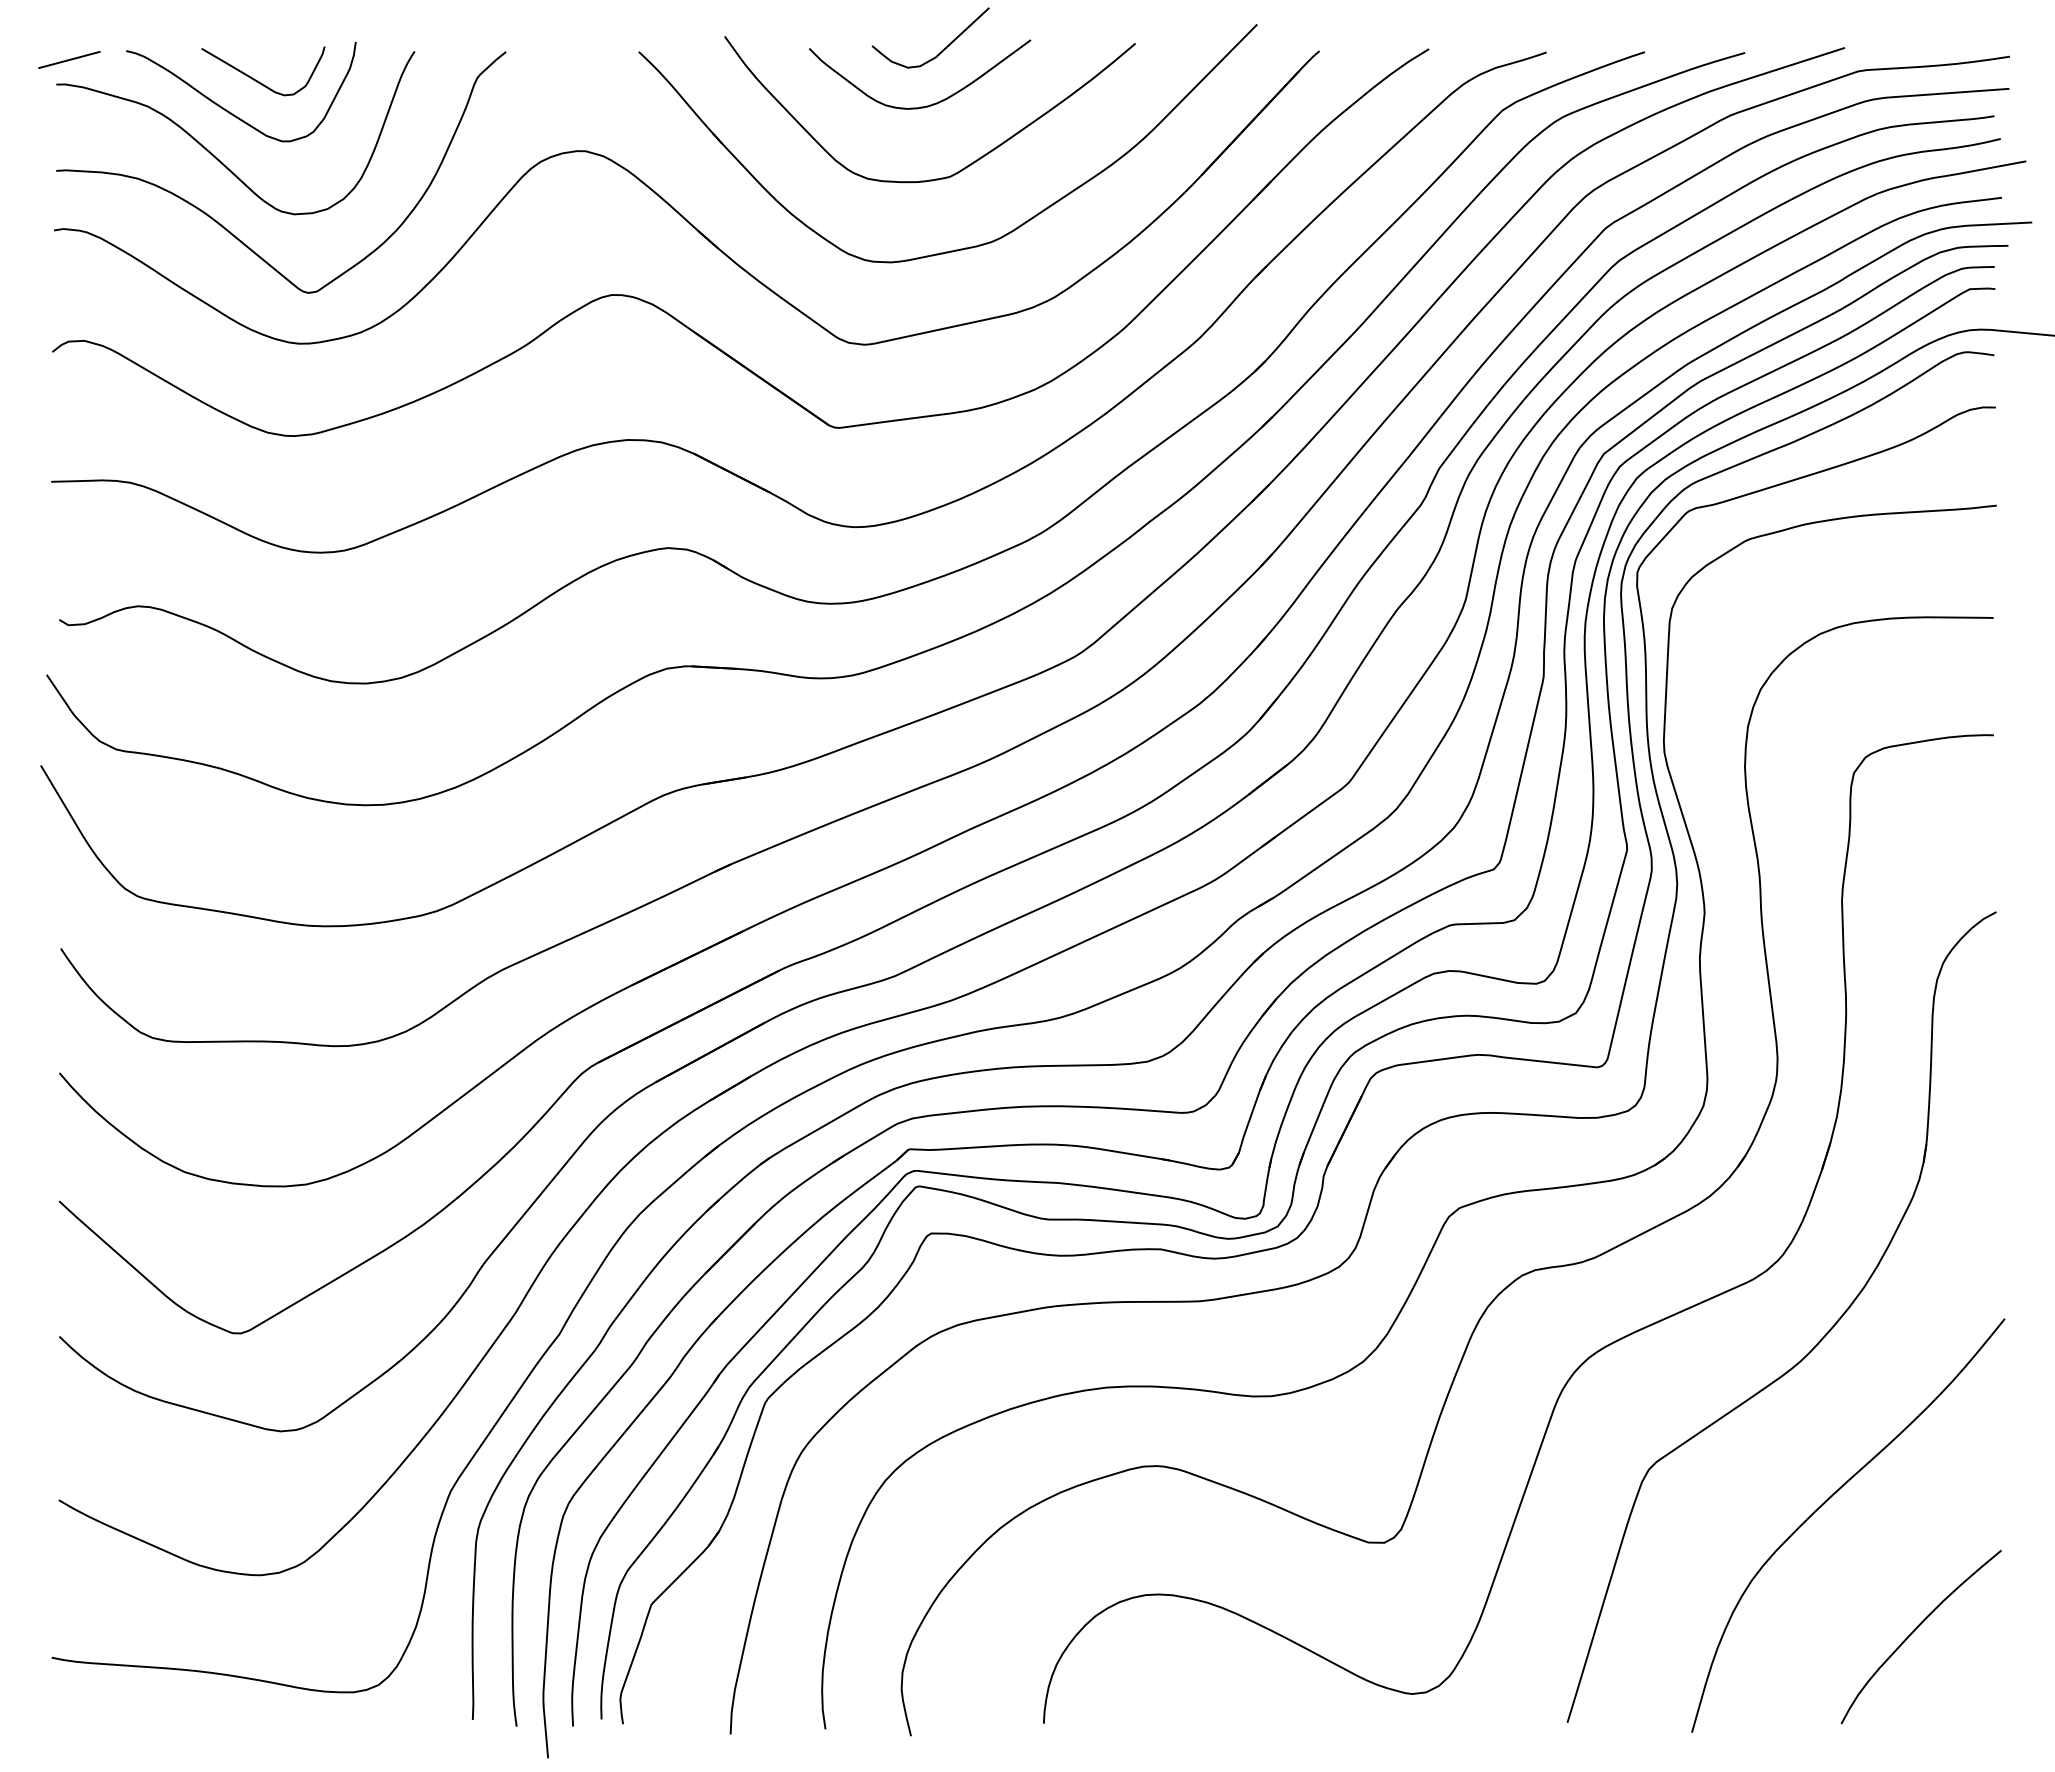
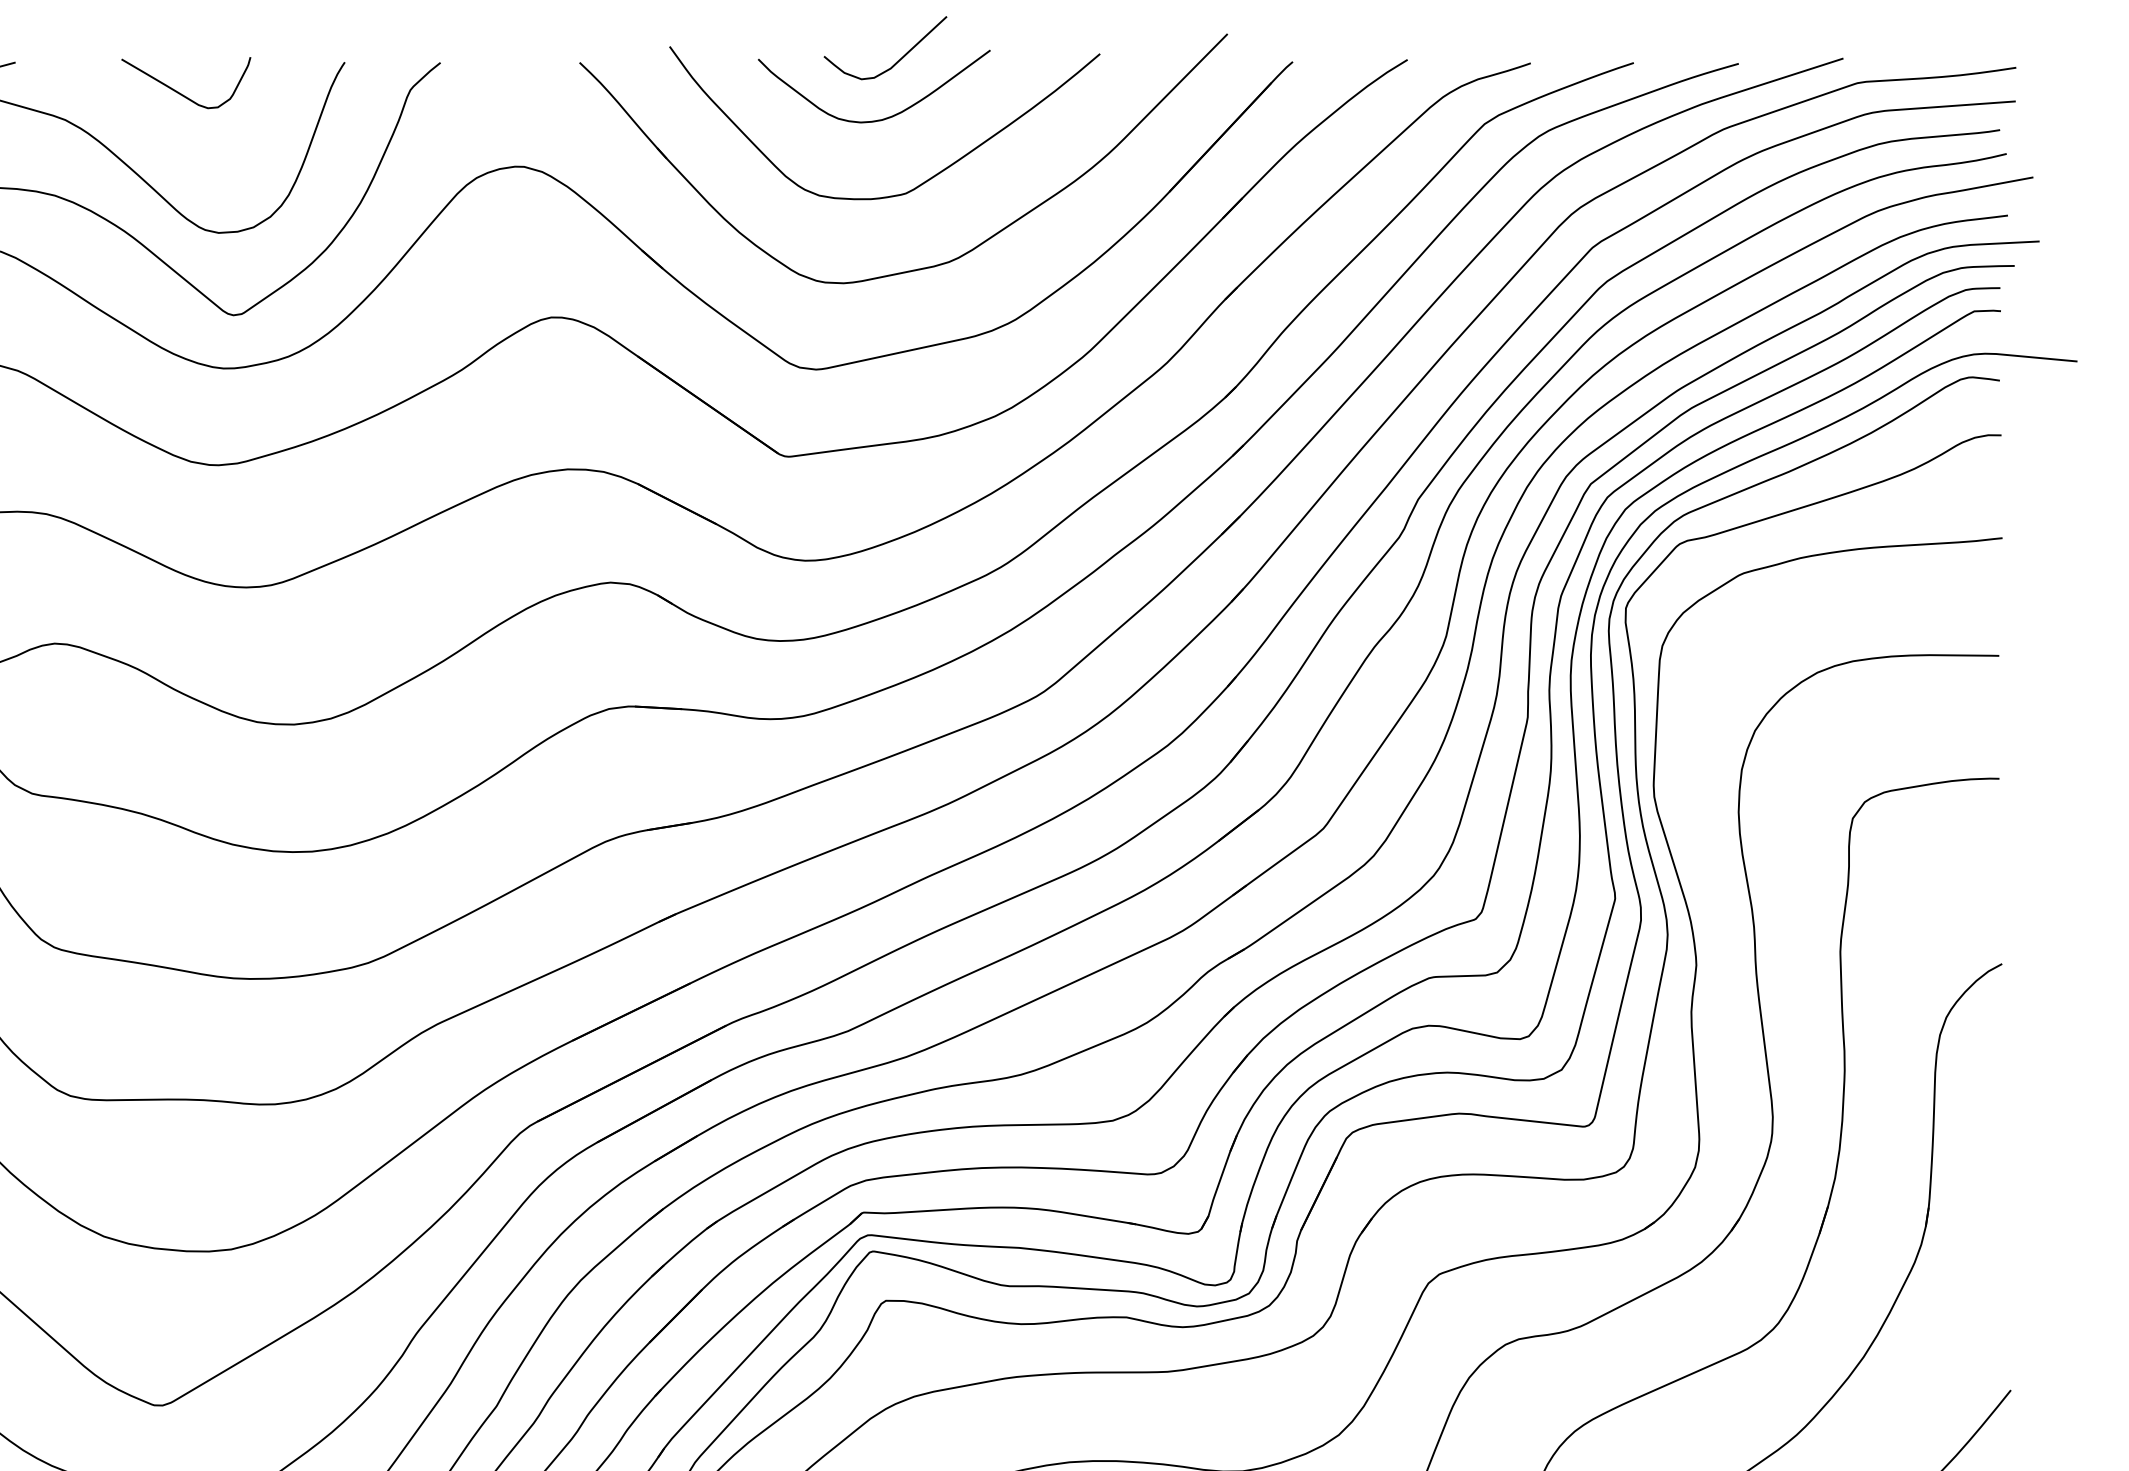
curve: (228, 110) -> (149, 124), removed

